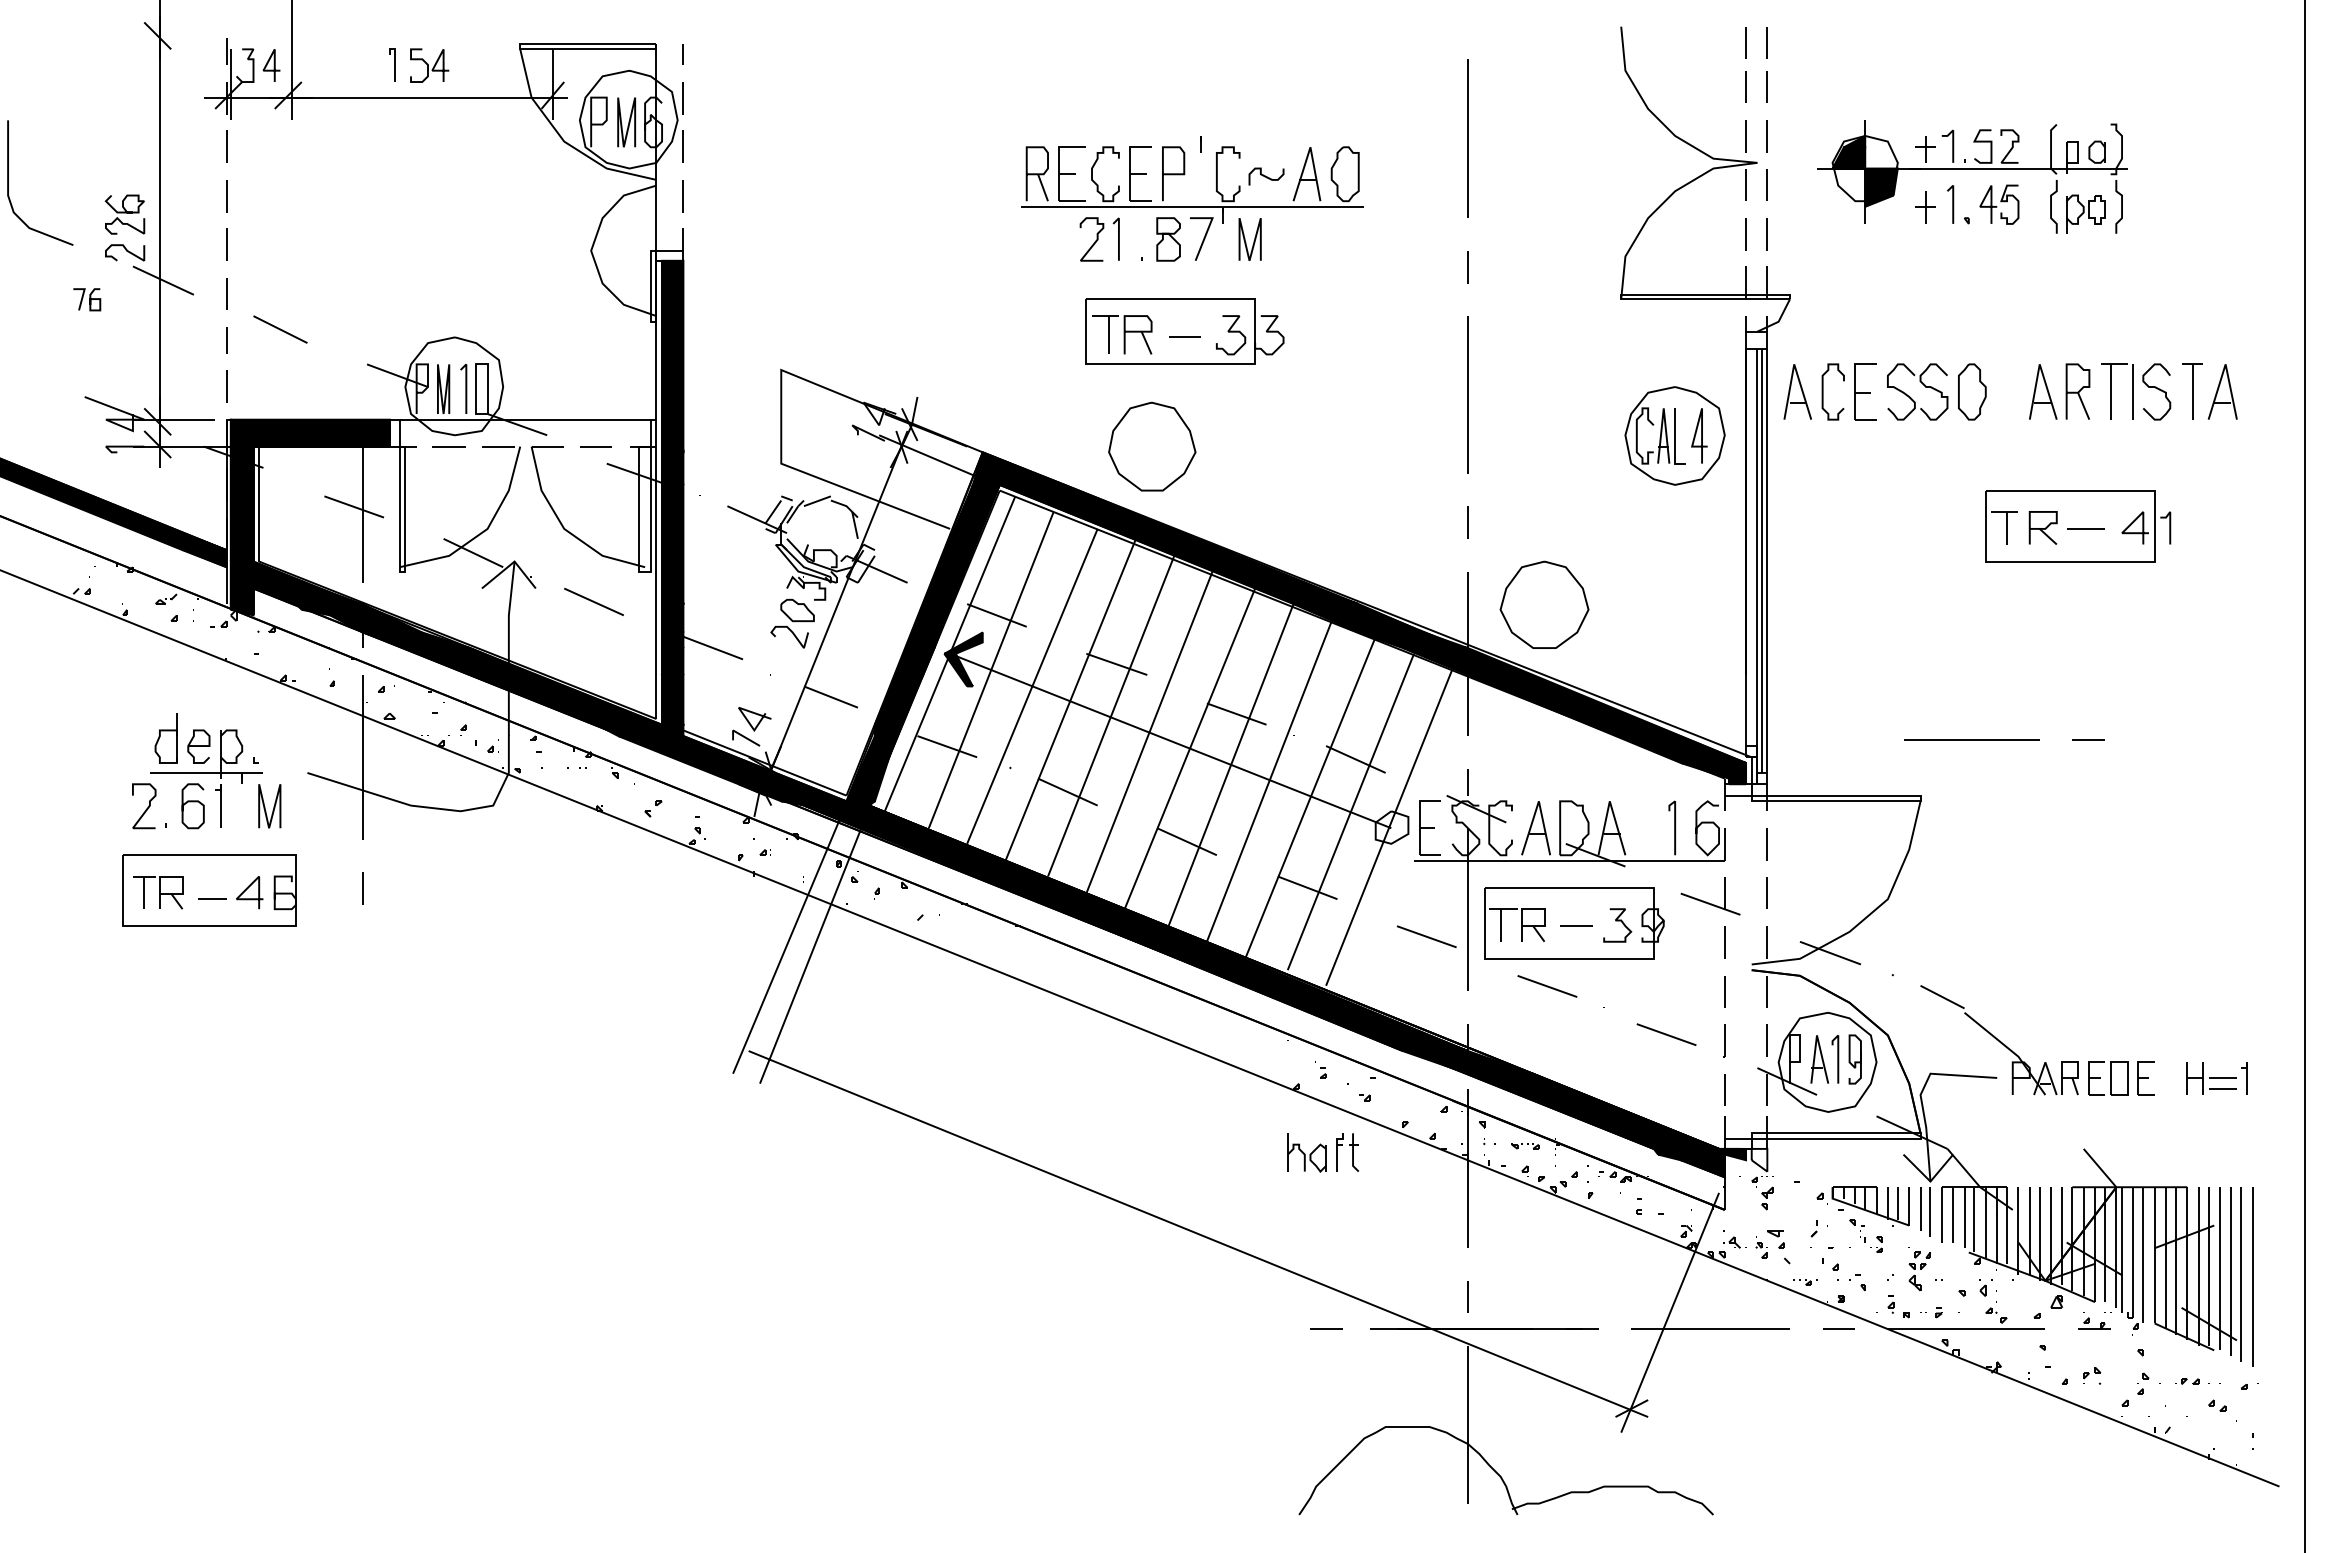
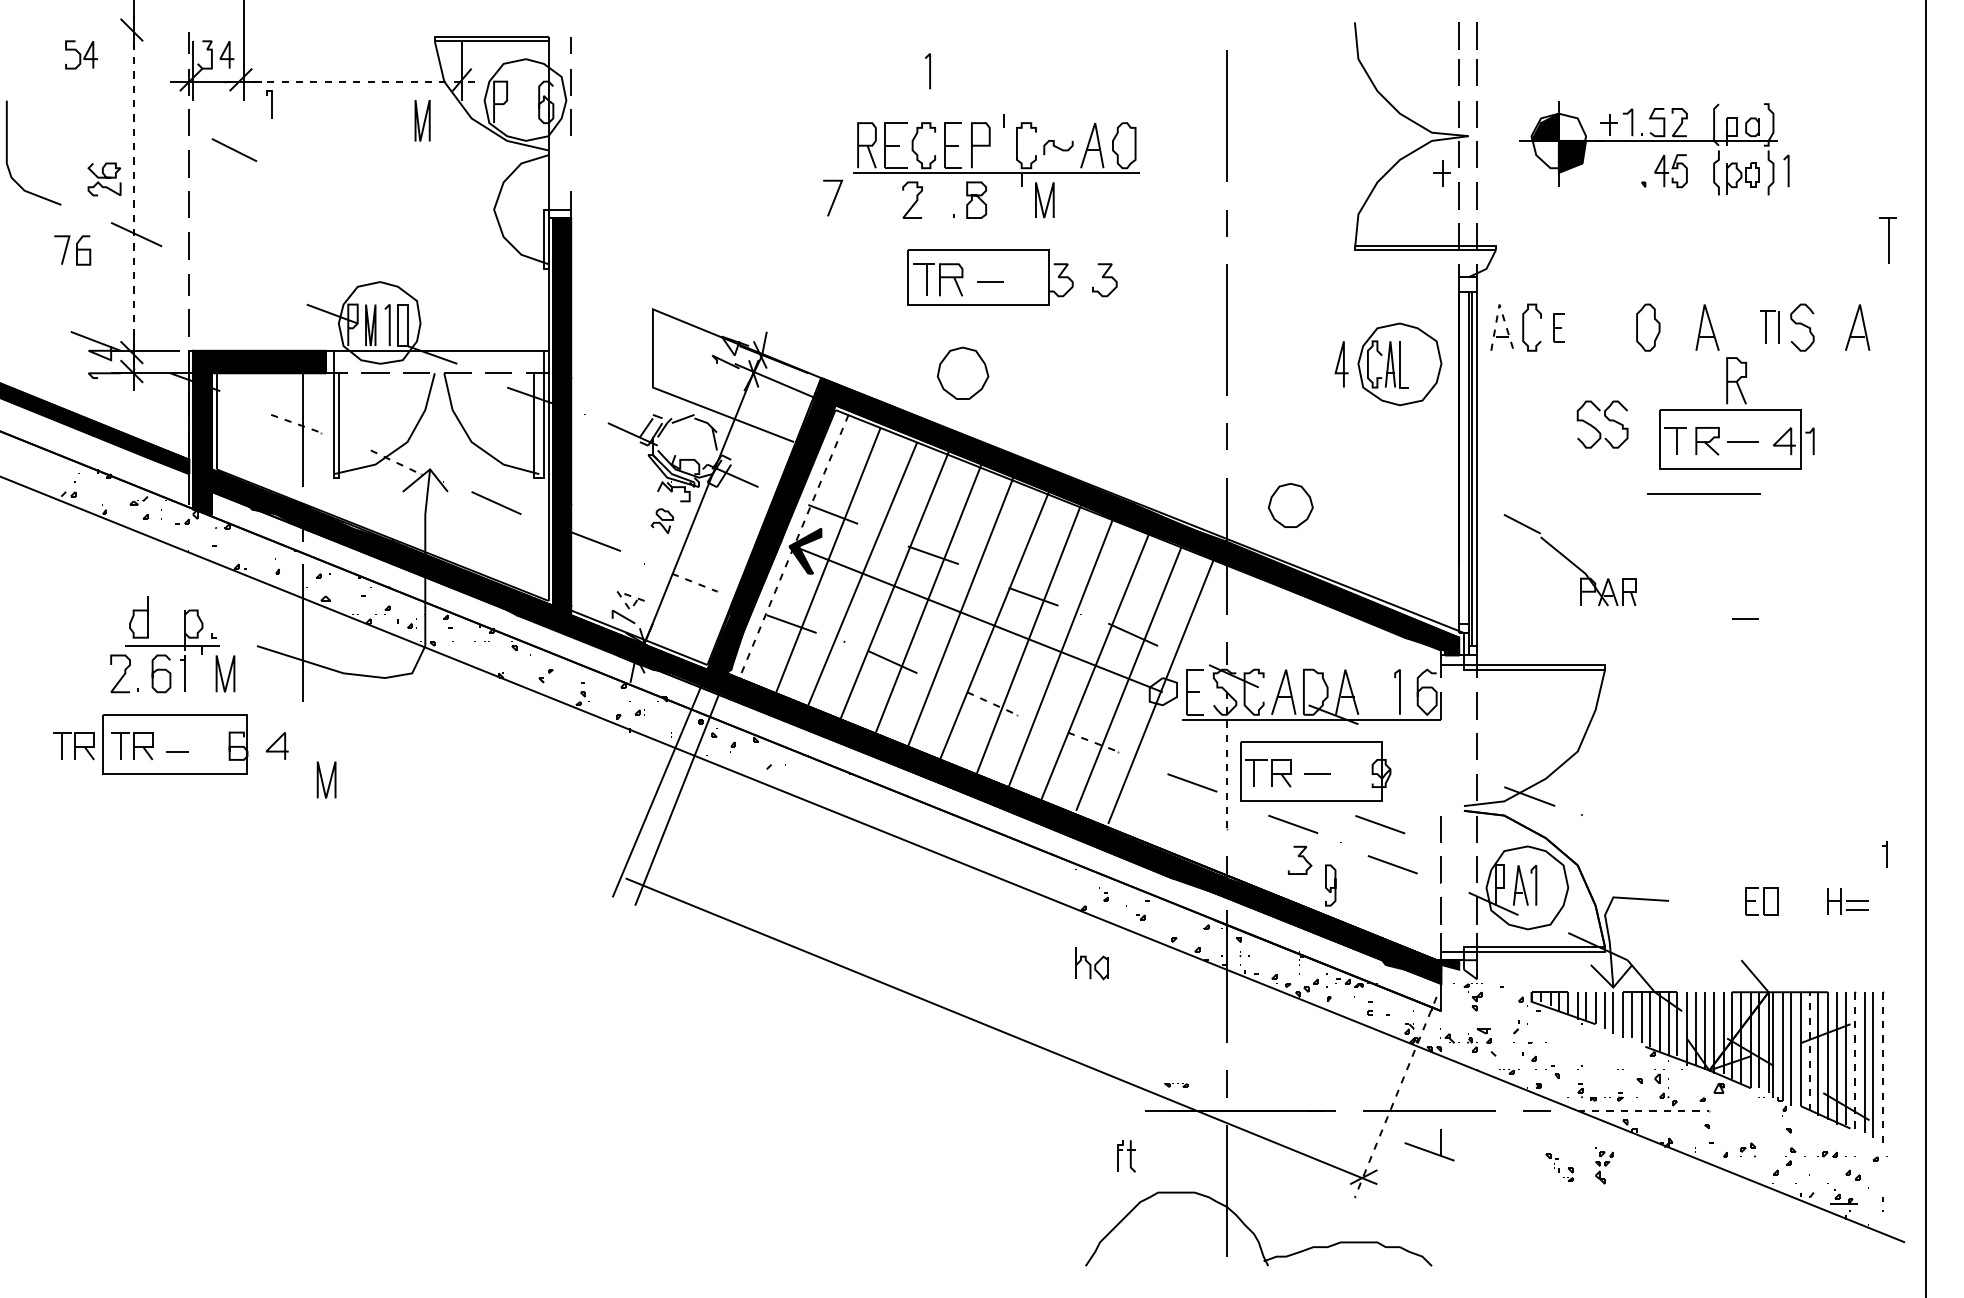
line: (394, 64) -> (271, 104), moved
part: (429, 65) -> (81, 54), moved
line: (417, 97) -> (348, 81), solid -> dashed
line: (628, 122) -> (424, 120), moved
line: (682, 196) -> (570, 164), removed
line: (1952, 204) -> (1788, 170), moved
part: (1925, 207) -> (1442, 173), moved
line: (159, 229) -> (133, 191), solid -> dashed
line: (1118, 238) -> (929, 70), moved
line: (1203, 238) -> (834, 197), moved
curve: (126, 251) -> (105, 210), removed
part: (87, 299) -> (73, 250), size x1.6
line: (280, 329) -> (234, 150), moved
curve: (1231, 332) -> (1105, 277), moved
line: (1794, 364) -> (1499, 304), solid -> dashed
part: (1923, 385) -> (1607, 419), moved
part: (1865, 391) -> (1559, 327), size x0.6
part: (2077, 391) -> (1736, 380), moved
part: (2117, 391) -> (1769, 327), size x0.7
part: (2192, 391) -> (1888, 240), moved
line: (1701, 435) -> (1343, 364), moved
part: (1152, 446) -> (963, 373), size x0.7
line: (355, 507) -> (297, 424), solid -> dashed
line: (473, 553) -> (395, 462), solid -> dashed
part: (1544, 604) -> (1290, 505), size x0.6
part: (792, 623) -> (662, 521), size x0.6
line: (949, 654) -> (793, 547), solid -> dashed
line: (831, 697) -> (694, 582), solid -> dashed
line: (742, 713) -> (620, 596), solid -> dashed
line: (1971, 739) -> (1703, 493), moved
curve: (198, 746) -> (165, 623), removed
line: (1187, 842) -> (992, 704), solid -> dashed
line: (362, 888) -> (302, 742), removed
line: (1308, 888) -> (1093, 742), solid -> dashed
line: (247, 889) -> (275, 743), moved
part: (88, 892) -> (74, 745), added
part: (1709, 902) -> (1428, 1150), moved
line: (1467, 910) -> (1226, 760), solid -> dashed
curve: (1617, 921) -> (1299, 857), moved
line: (386, 933) -> (323, 780), added
line: (1724, 942) -> (1441, 787), removed
line: (1651, 986) -> (1380, 824), added
part: (1999, 1040) -> (1569, 560), moved
curve: (1854, 1061) -> (1330, 887), moved
part: (2145, 1078) -> (1793, 901), removed
line: (2246, 1078) -> (1886, 854), moved
part: (1525, 1146) -> (1176, 1085), moved
part: (1347, 1152) -> (1126, 1156), moved
part: (1865, 1235) -> (1559, 1167), moved
line: (2166, 1257) -> (1810, 1050), solid -> dashed
line: (2219, 1267) -> (1854, 1059), solid -> dashed
part: (1919, 1269) -> (1604, 1166), moved
line: (2252, 1276) -> (1882, 1066), solid -> dashed
line: (1669, 1313) -> (1395, 1097), solid -> dashed
part: (2094, 1320) -> (1844, 1196), moved
line: (1326, 1328) -> (1108, 1110), removed
line: (1967, 1329) -> (1644, 1111), solid -> dashed

